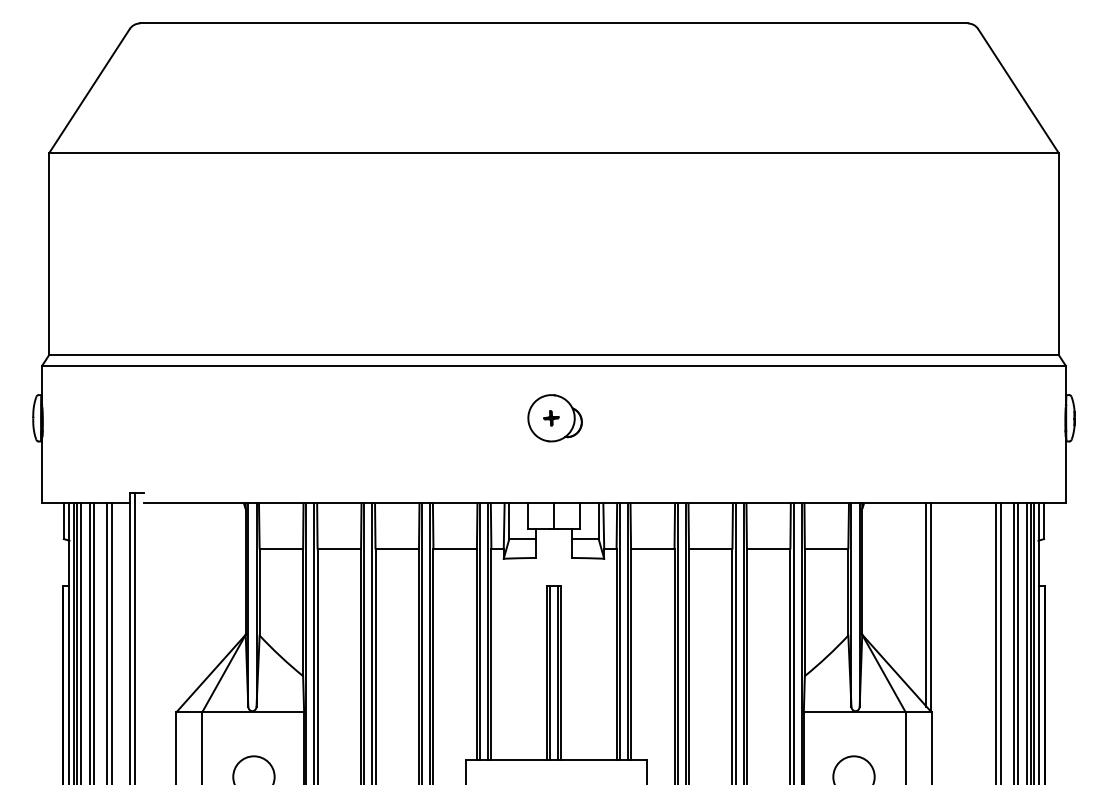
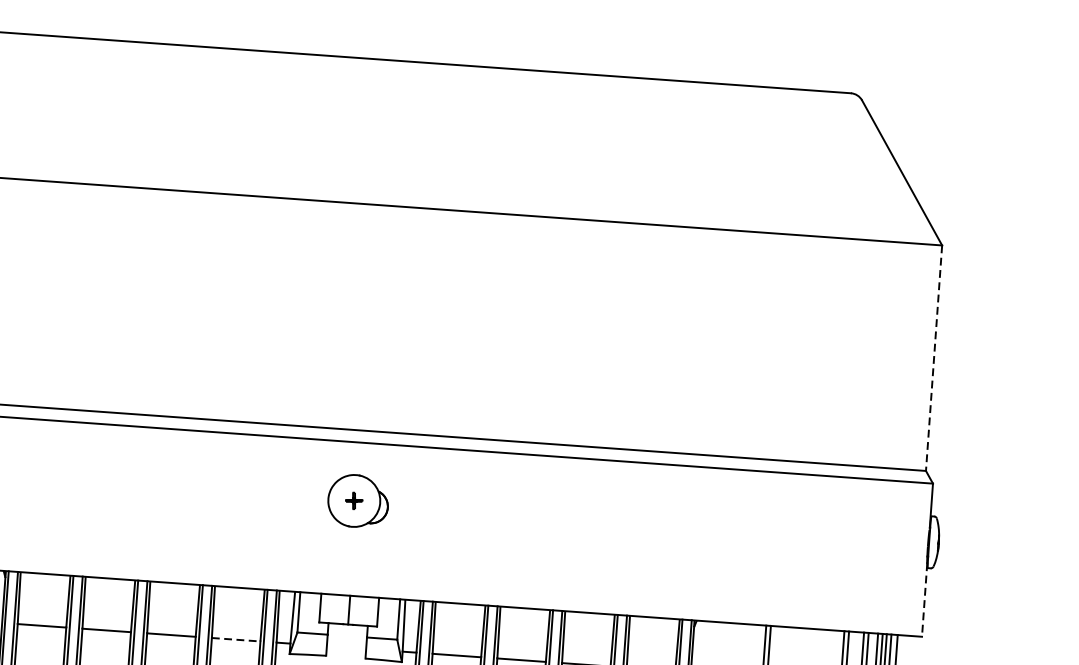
line: (1058, 254) -> (933, 358), solid -> dashed
line: (1065, 470) -> (924, 600), solid -> dashed
line: (455, 549) -> (236, 639), solid -> dashed

